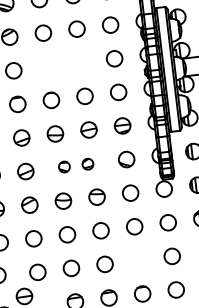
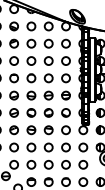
part: (62, 63) -> (39, 60), added
part: (75, 164) -> (39, 112), size x1.43
circle: (137, 259) -> (65, 164), added

